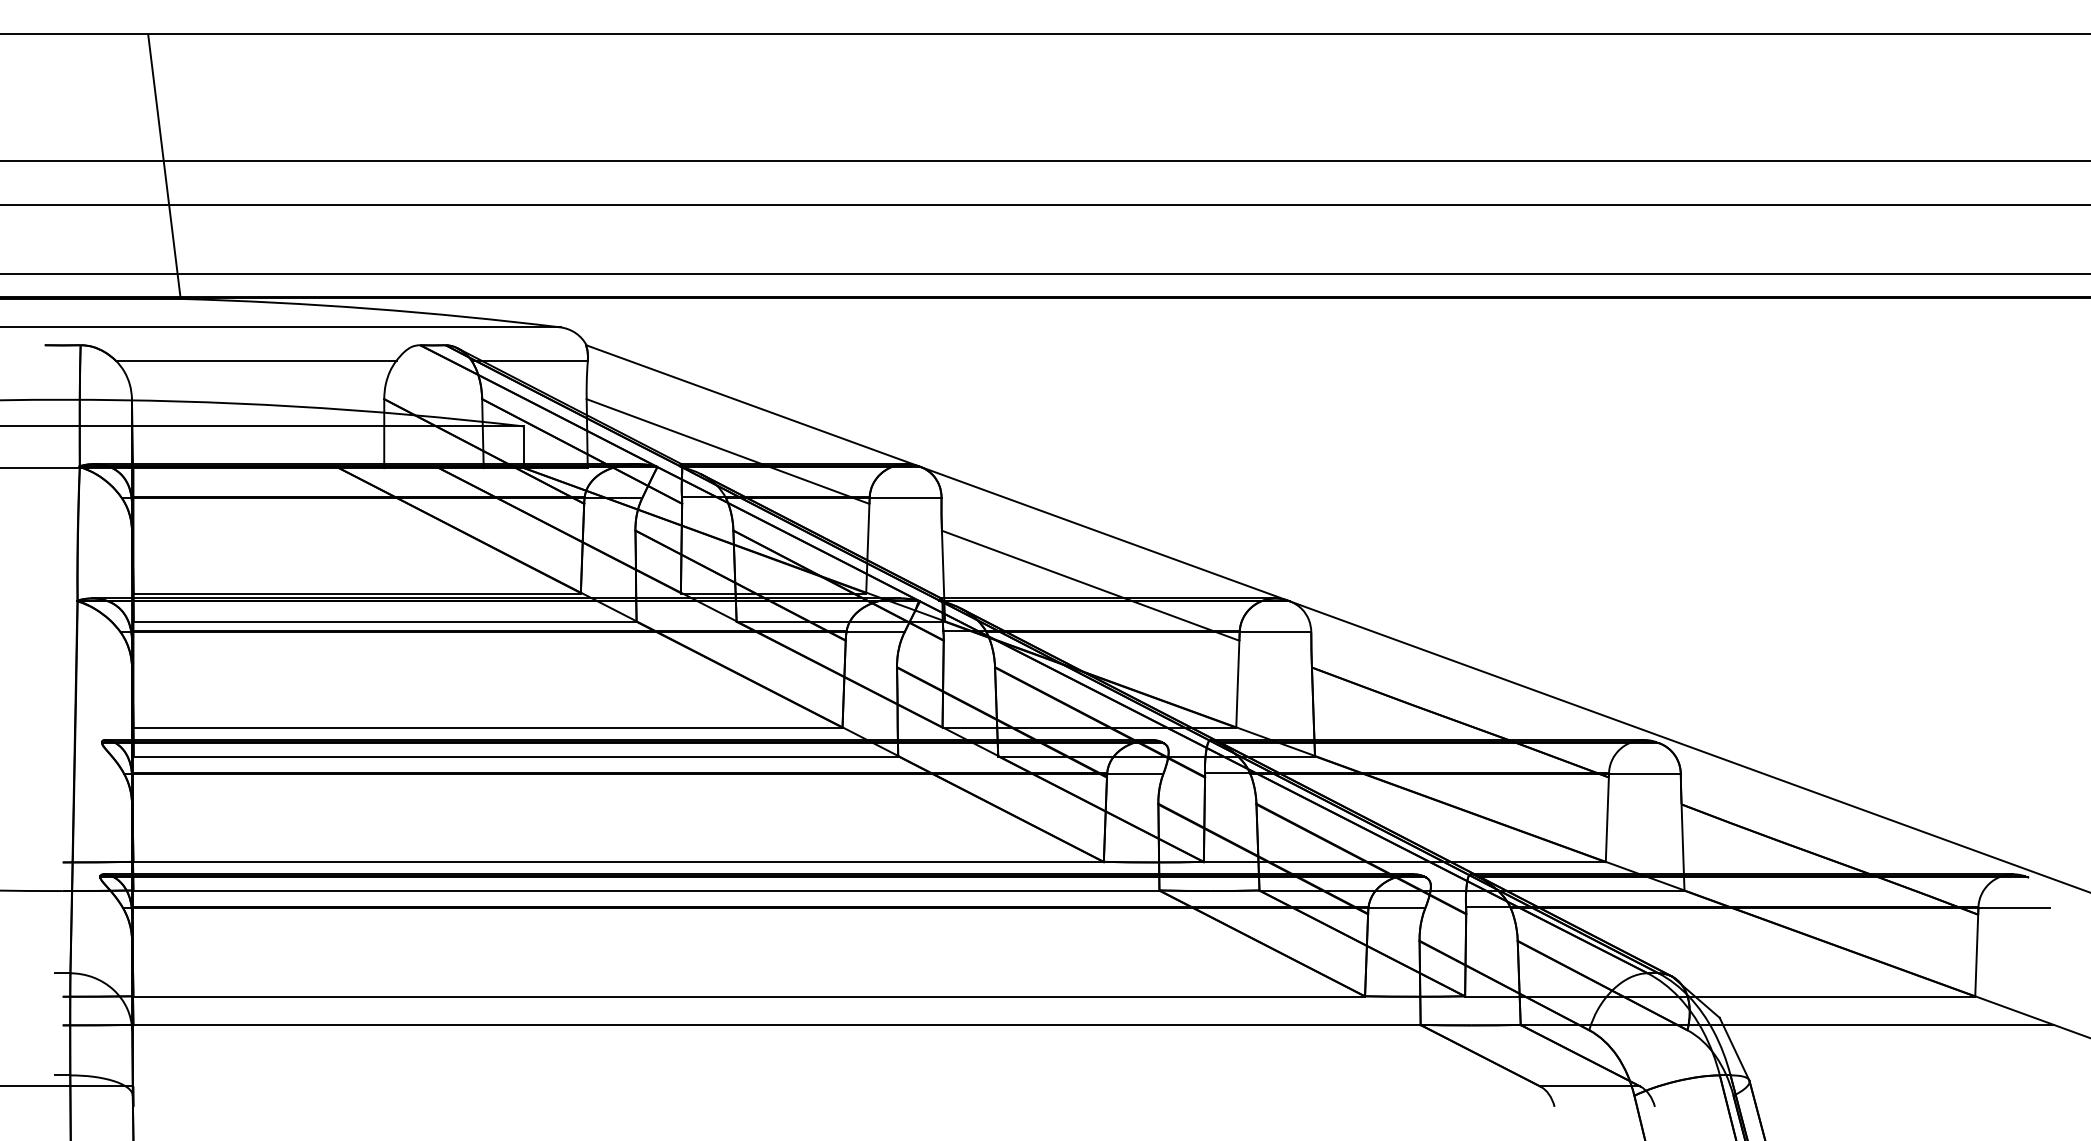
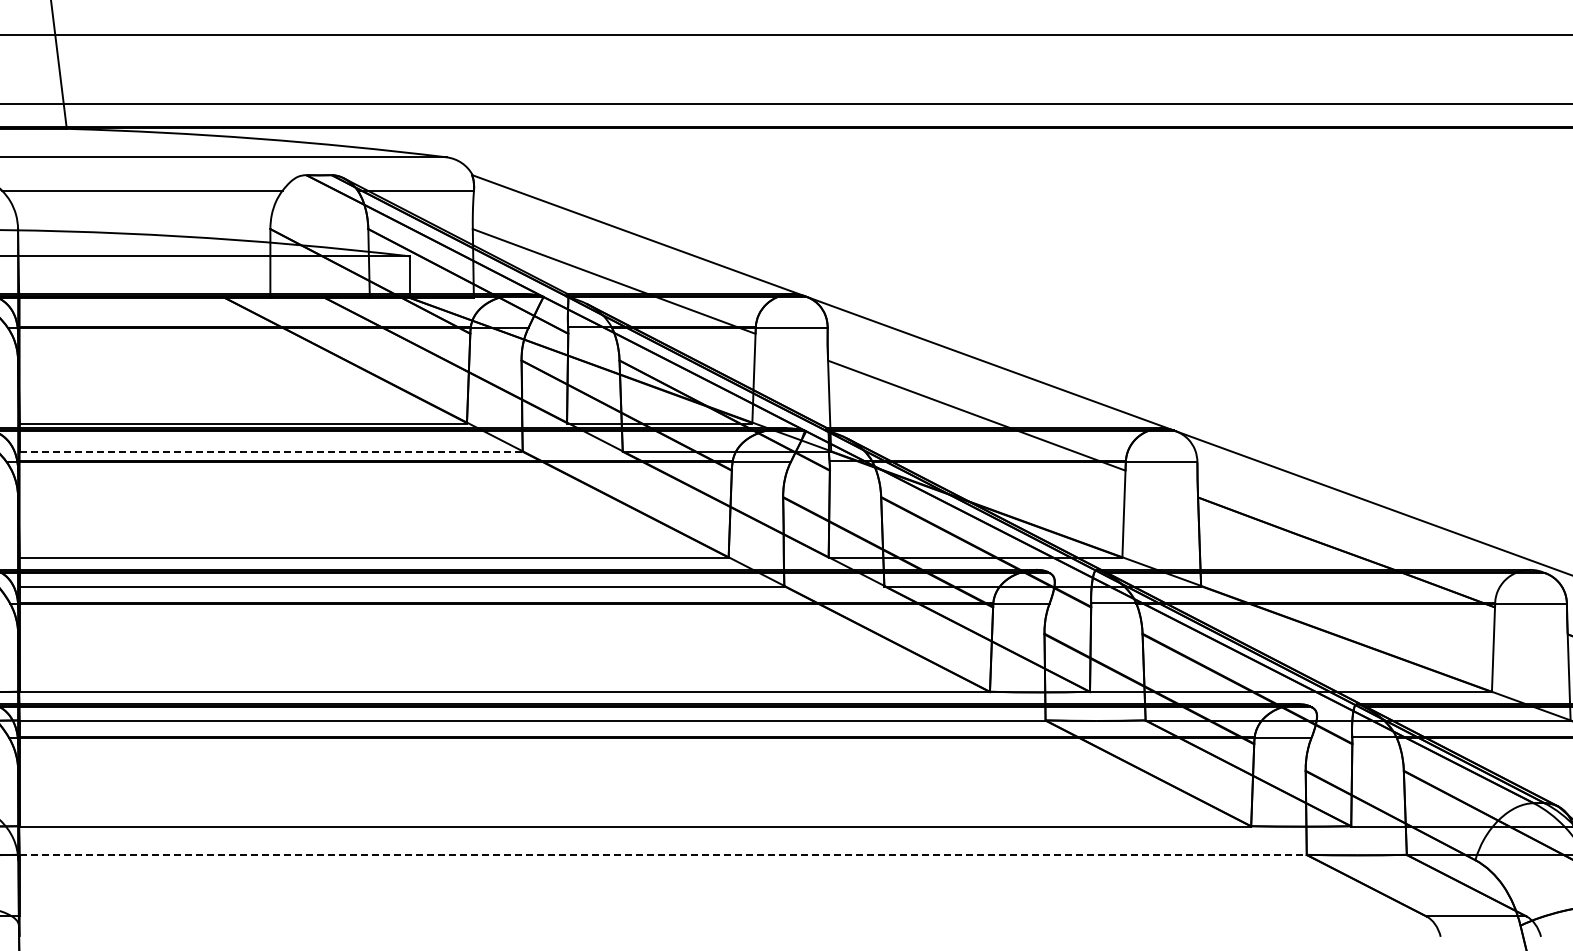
line: (385, 622) -> (271, 452), solid -> dashed
line: (777, 1025) -> (663, 855), solid -> dashed

